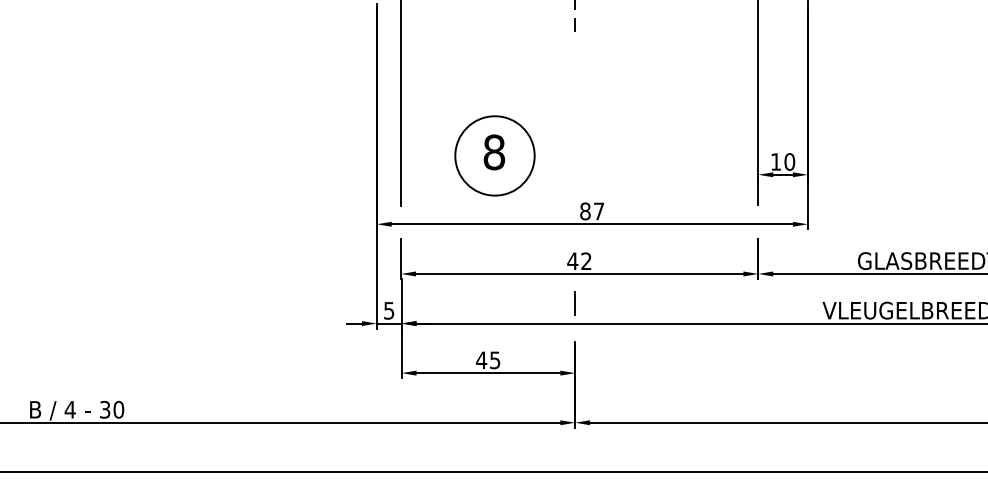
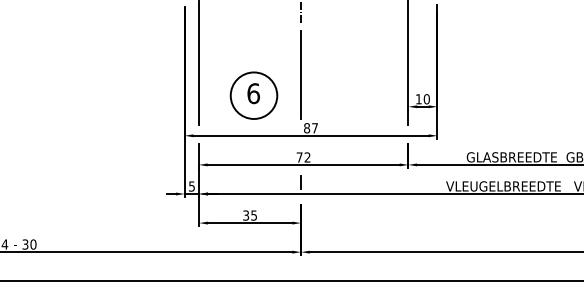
line: (575, 119) -> (301, 74), added
text: (494, 152) -> (253, 93), 8 -> 6
text: (572, 261) -> (299, 157), 42 -> 72
text: (480, 360) -> (245, 215), 45 -> 35

